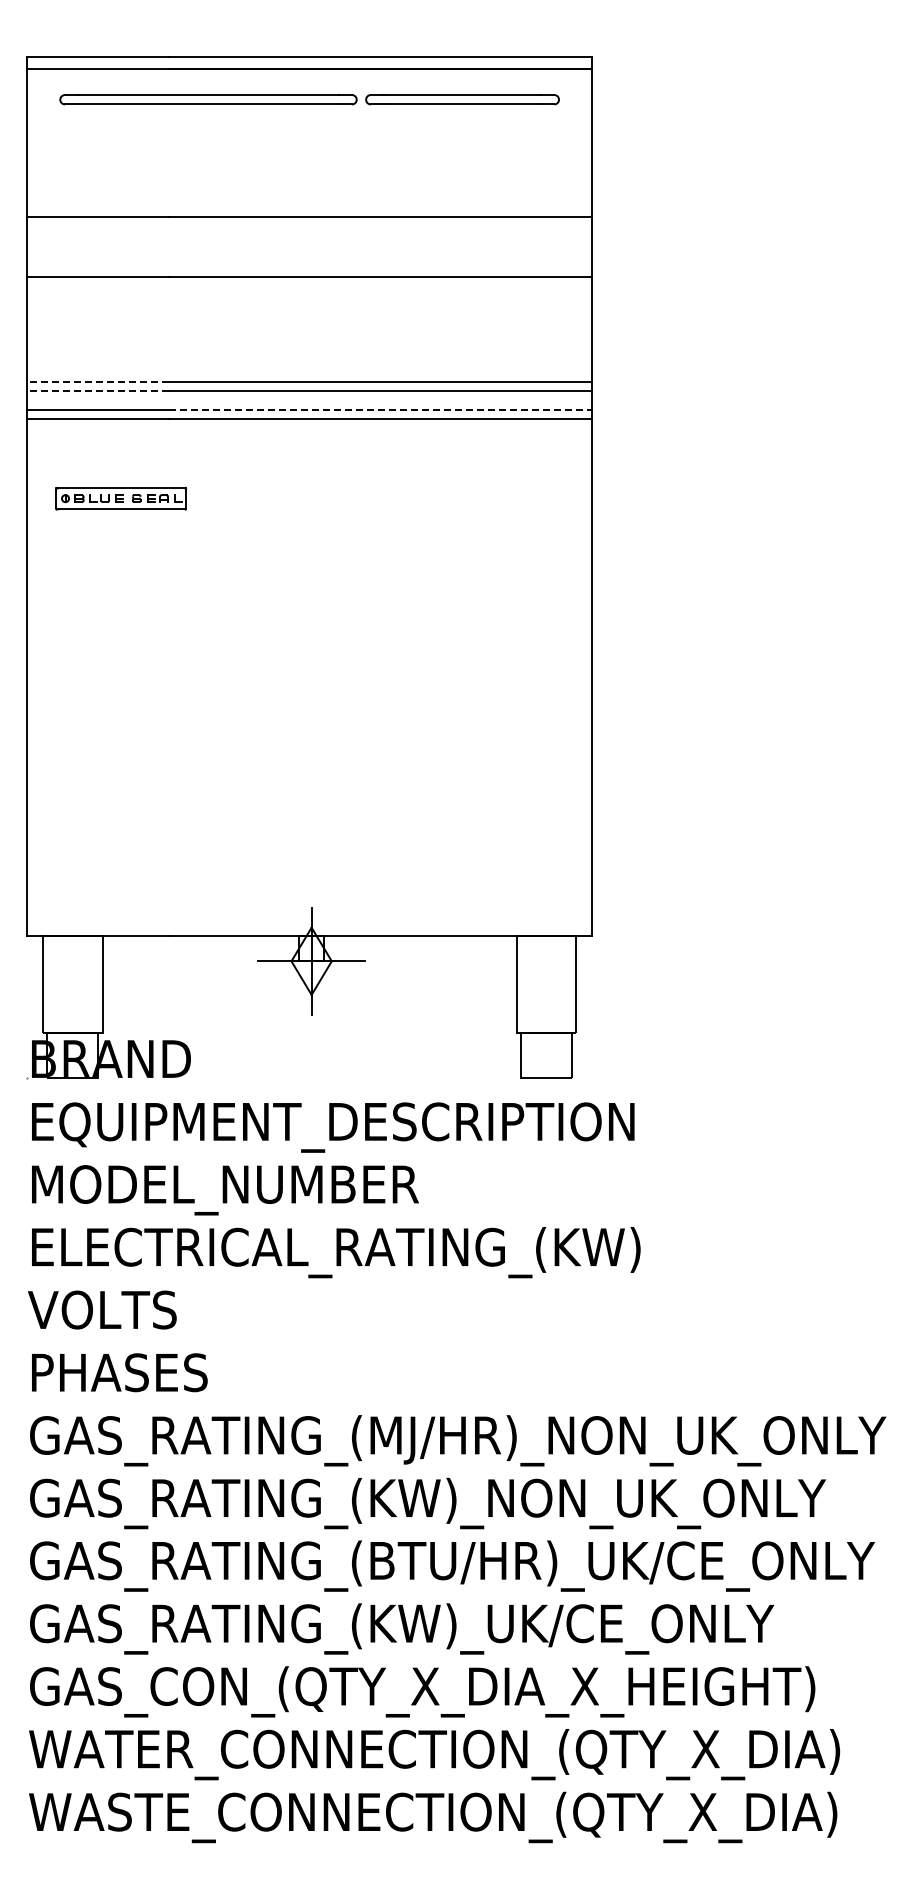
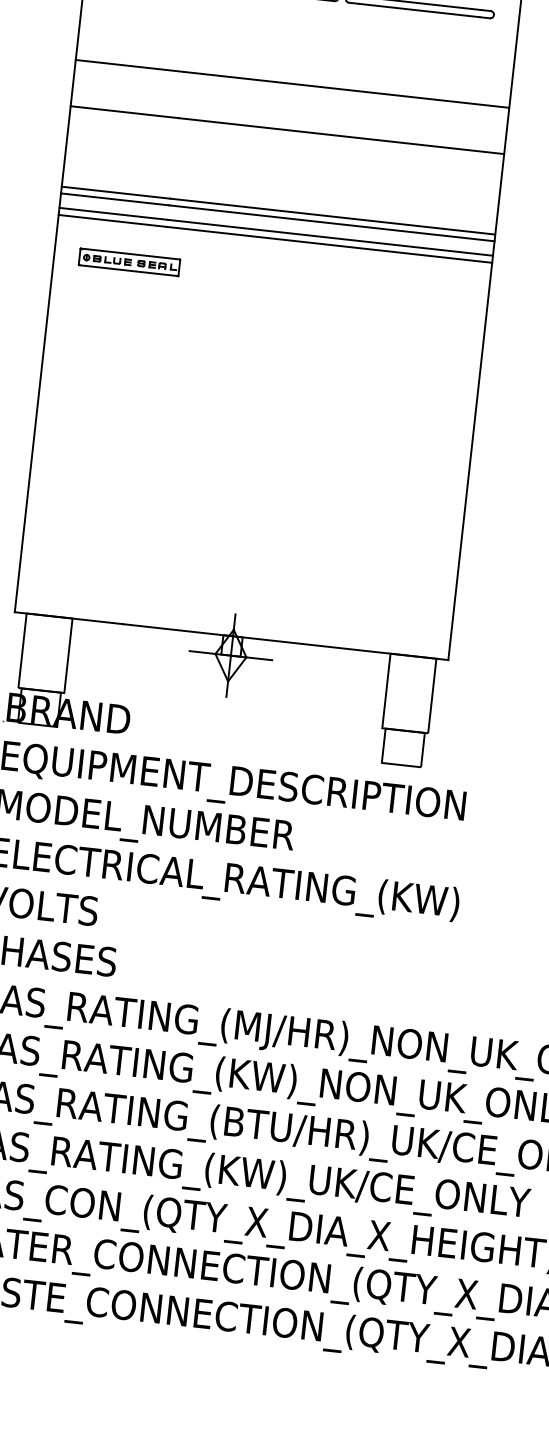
line: (97, 381) -> (115, 192), dashed -> solid
line: (97, 390) -> (114, 199), dashed -> solid
line: (380, 409) -> (330, 237), dashed -> solid
part: (120, 498) -> (128, 262), moved

